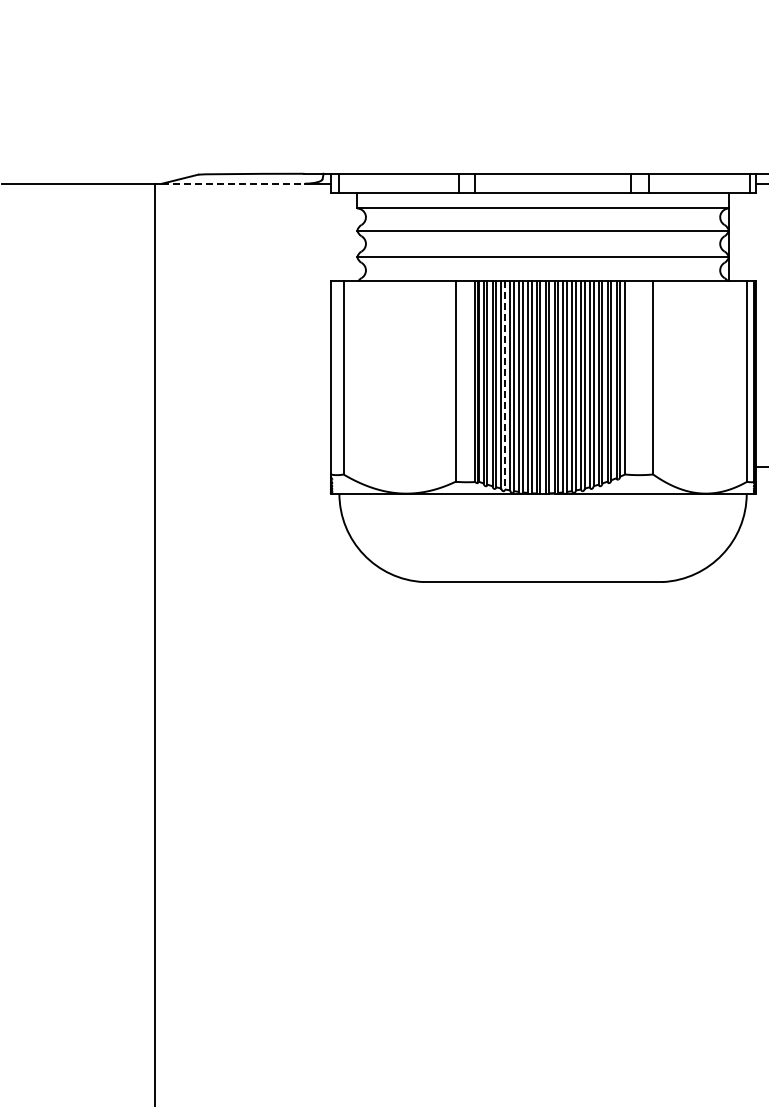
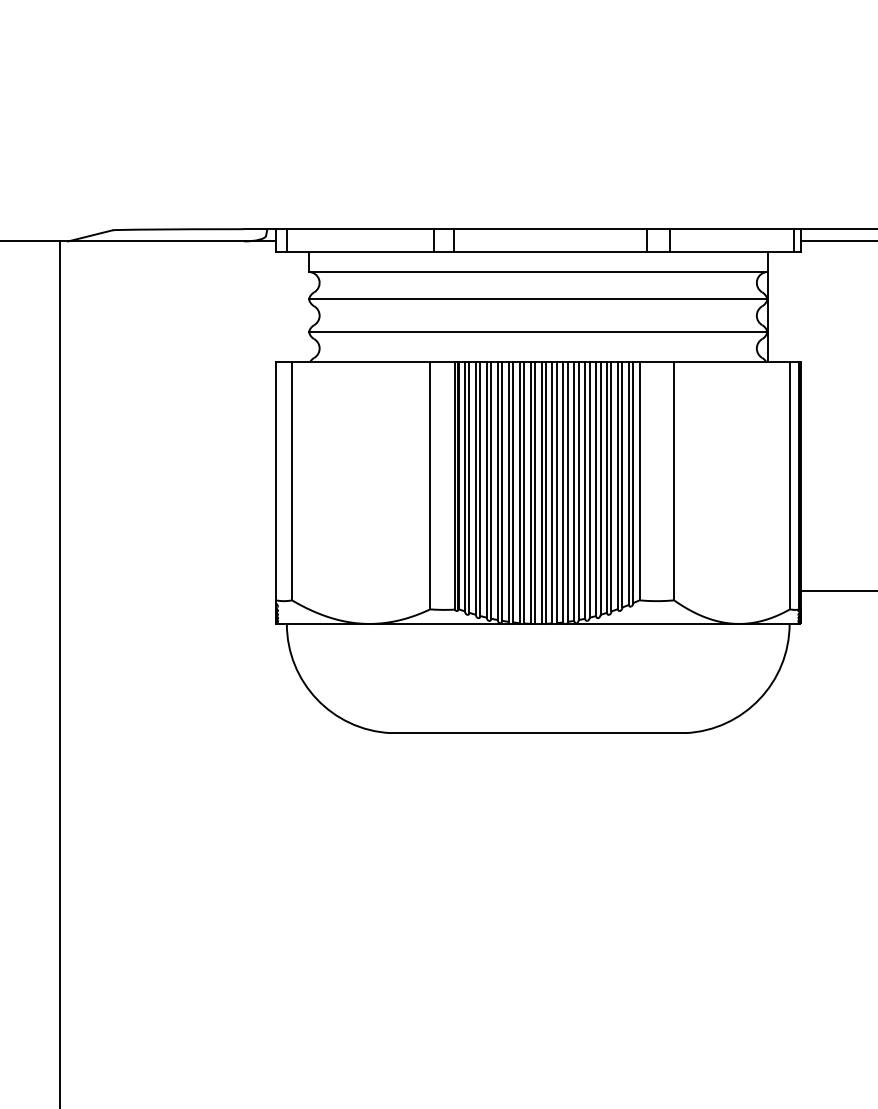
line: (234, 183) -> (157, 241), dashed -> solid
line: (505, 385) -> (491, 490), dashed -> solid

